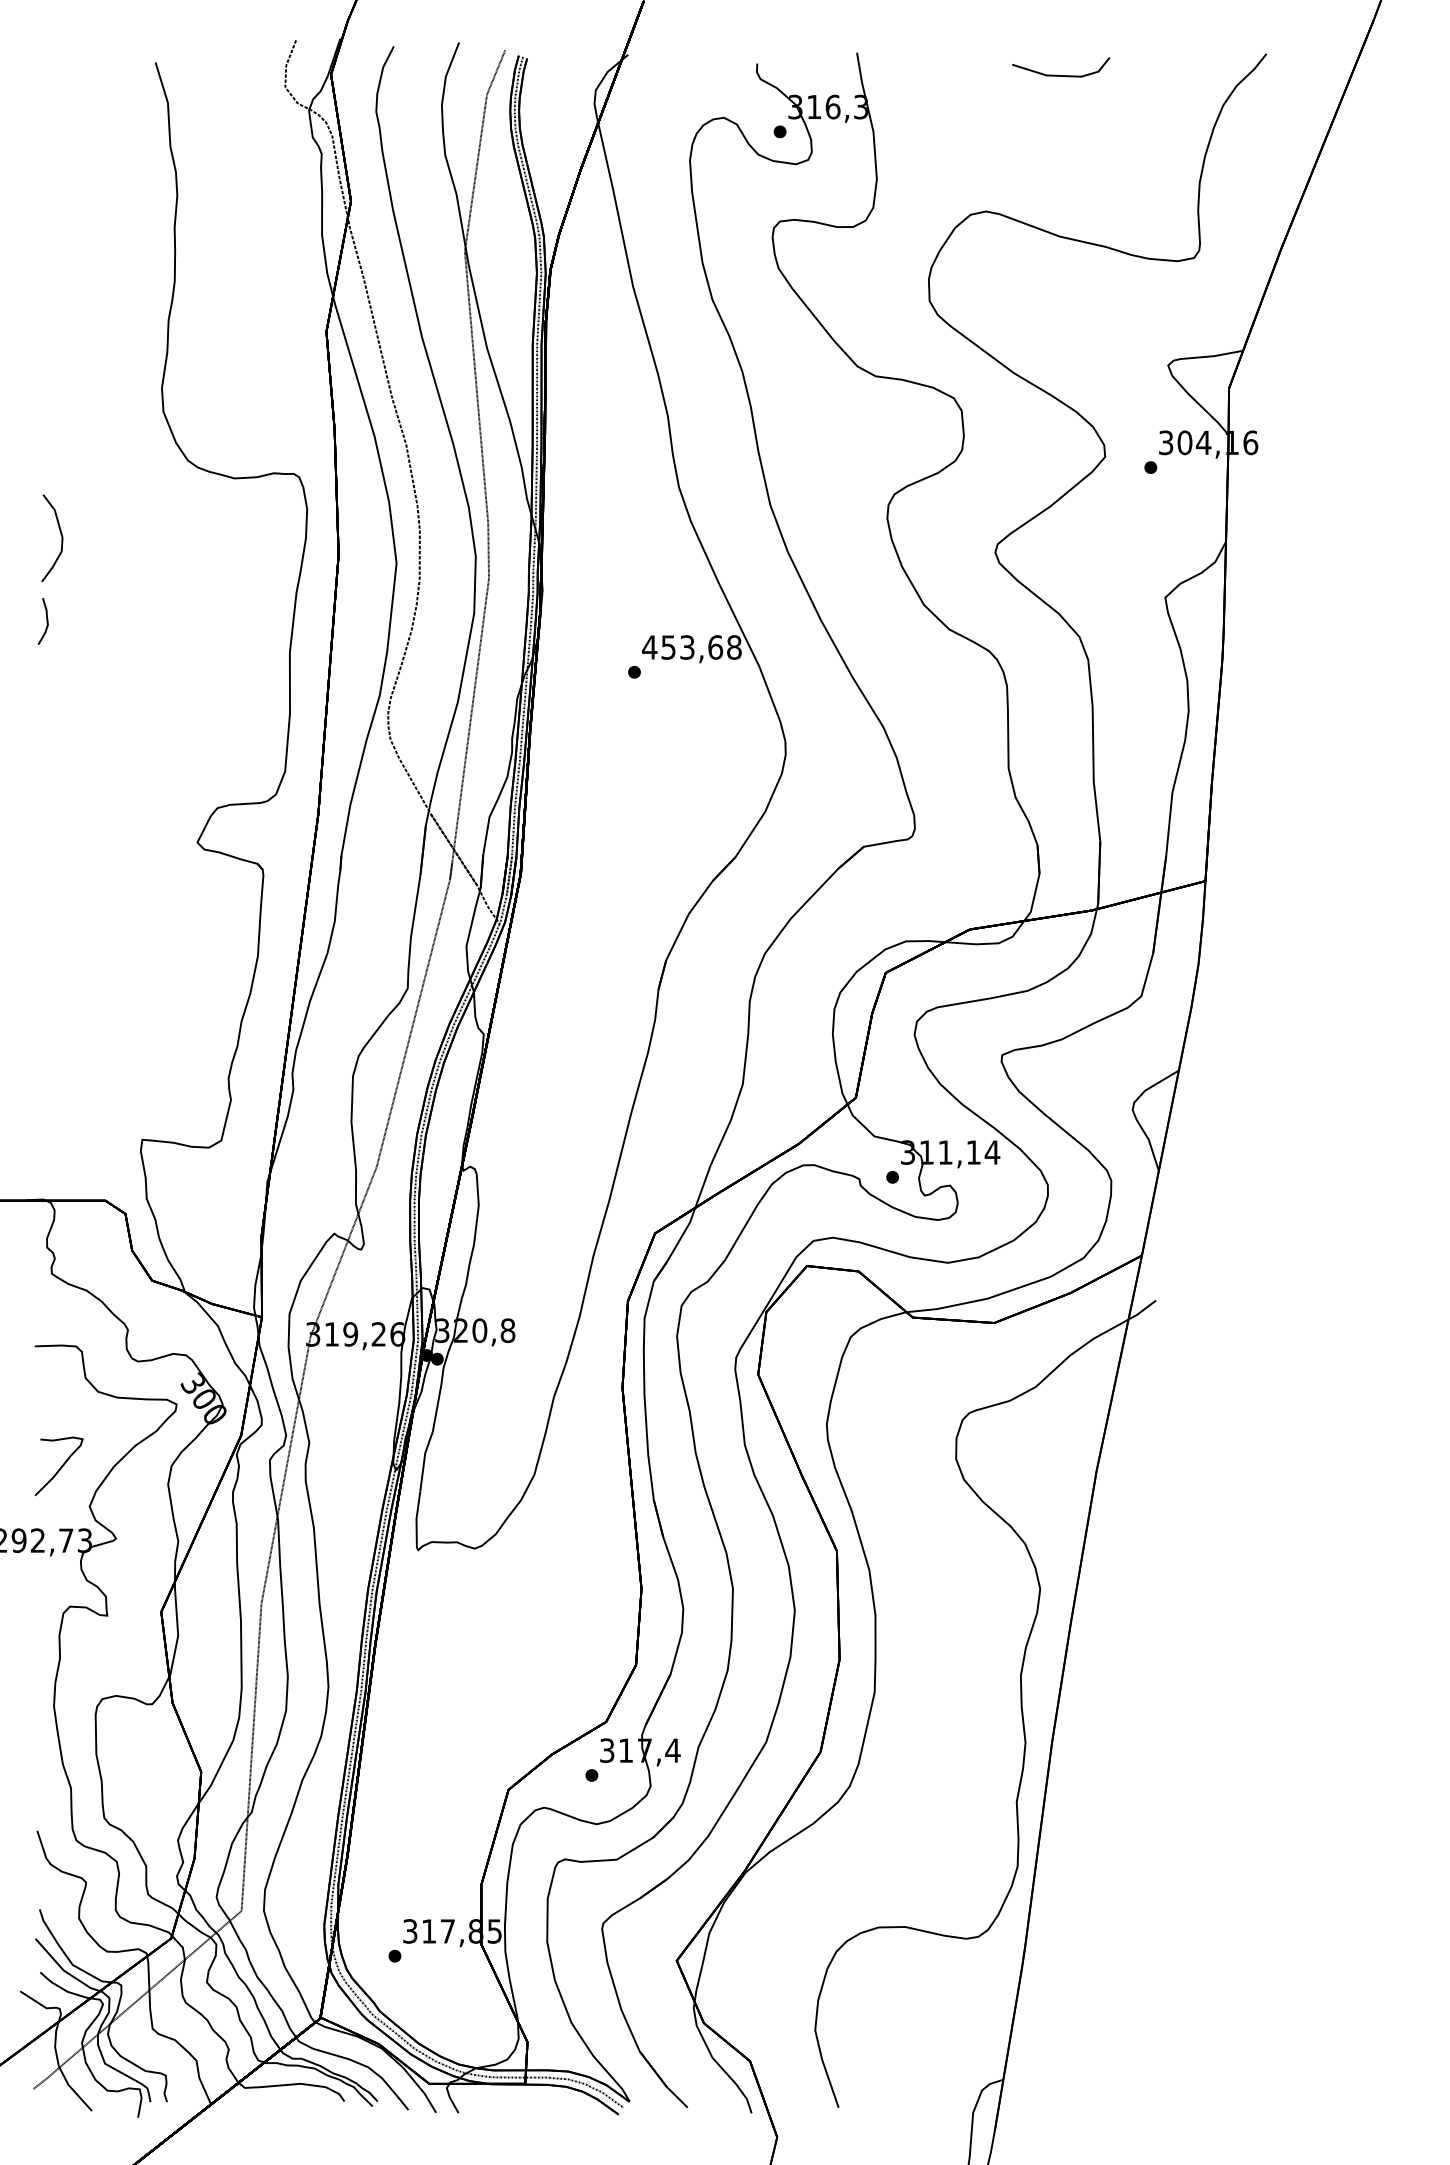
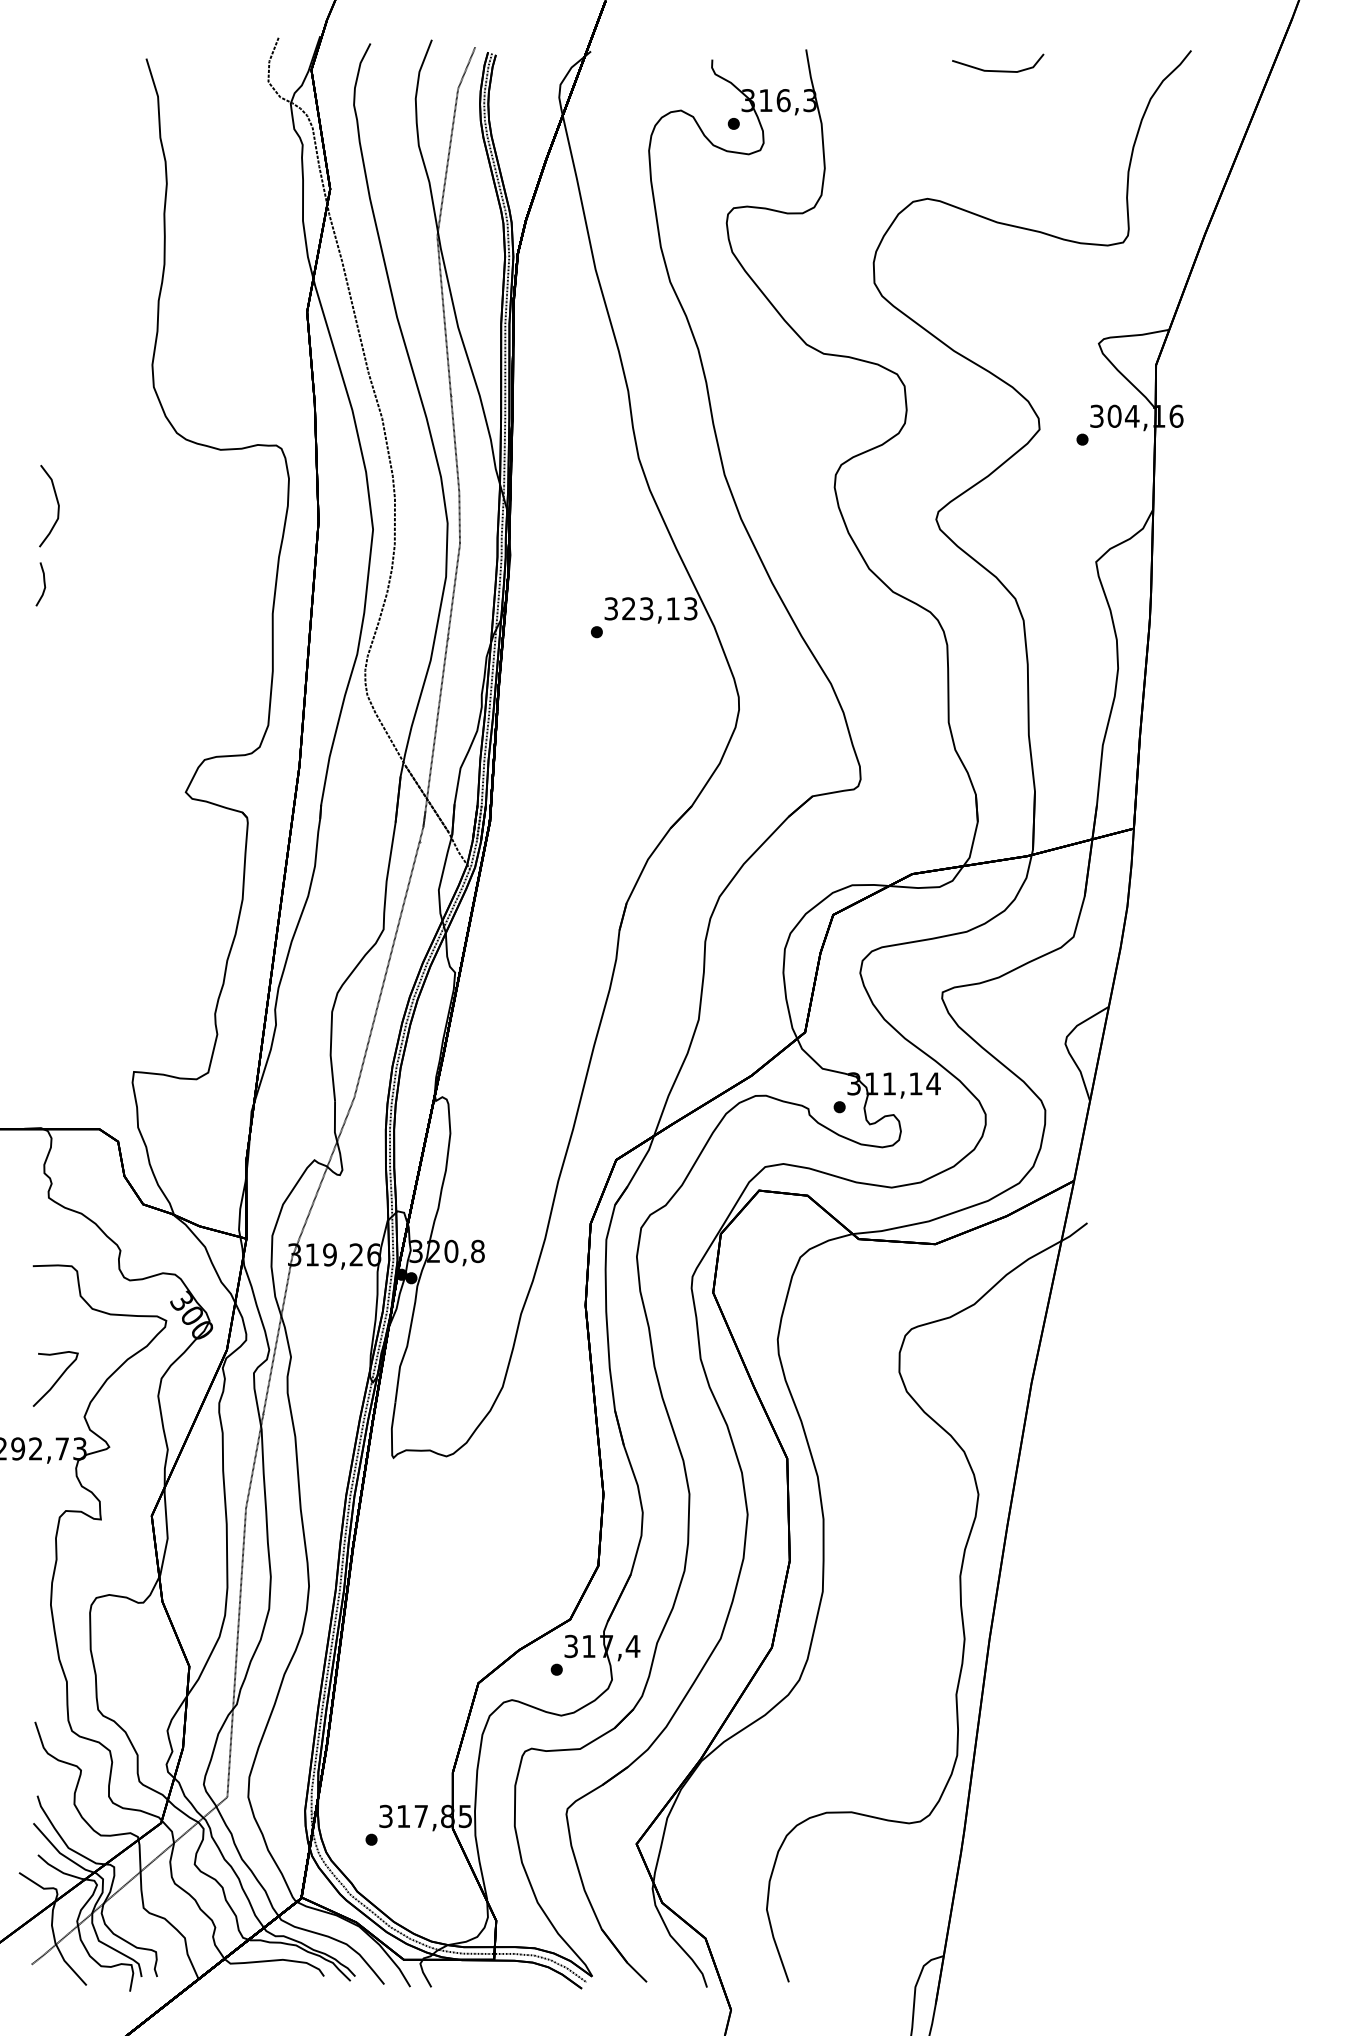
text: (691, 647) -> (650, 608), 453,68 -> 323,13

